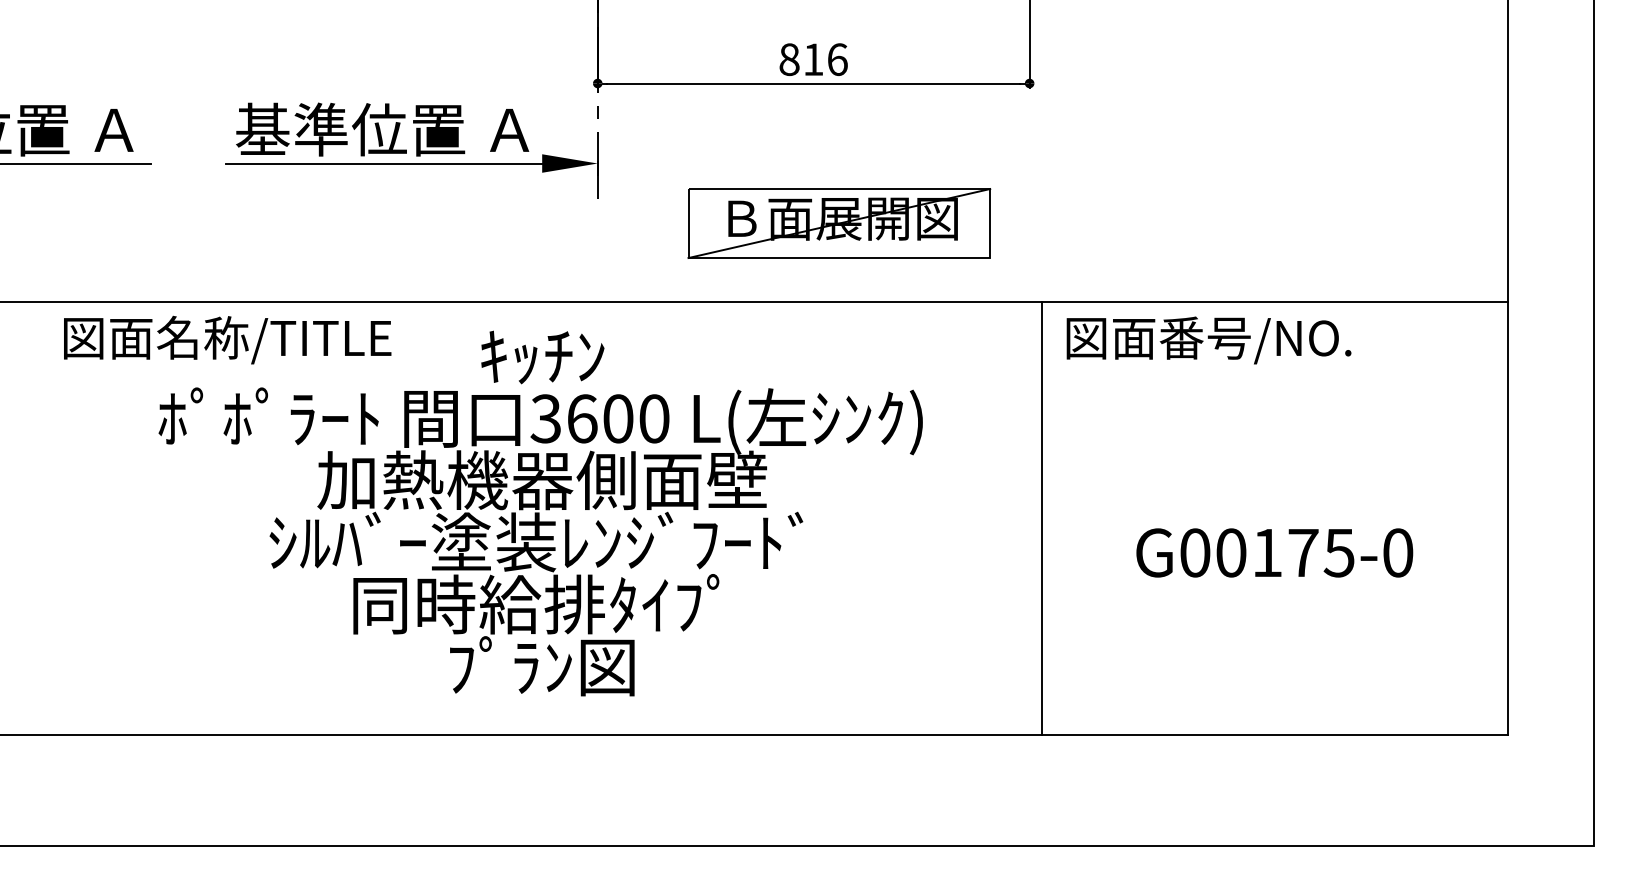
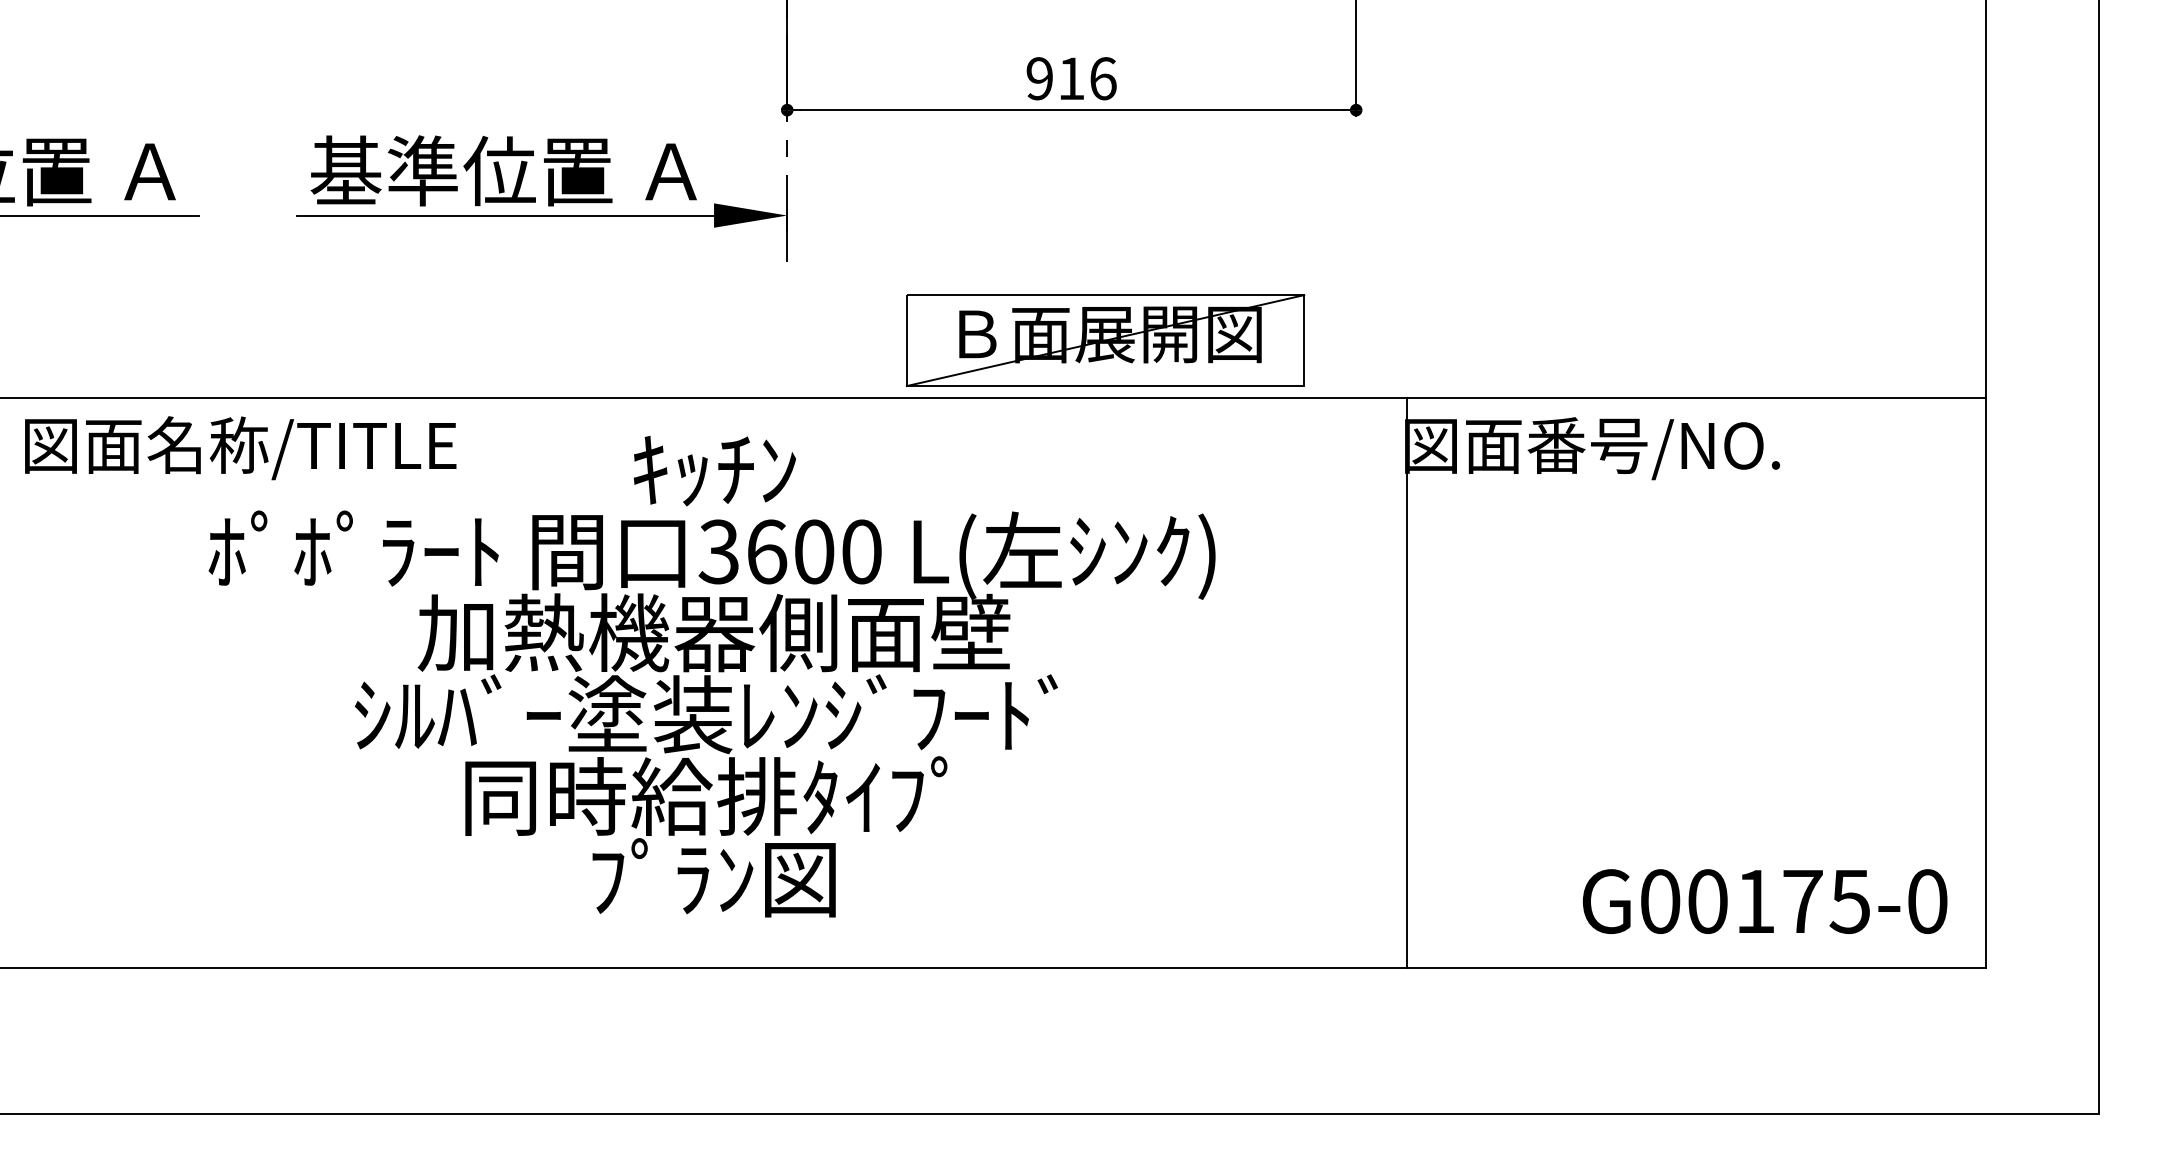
text: (789, 59) -> (1039, 78), 816 -> 916
part: (839, 223) -> (1105, 340), moved
text: (227, 340) -> (240, 448), moved
line: (1041, 517) -> (1406, 682), moved
text: (1274, 552) -> (1764, 901), moved

